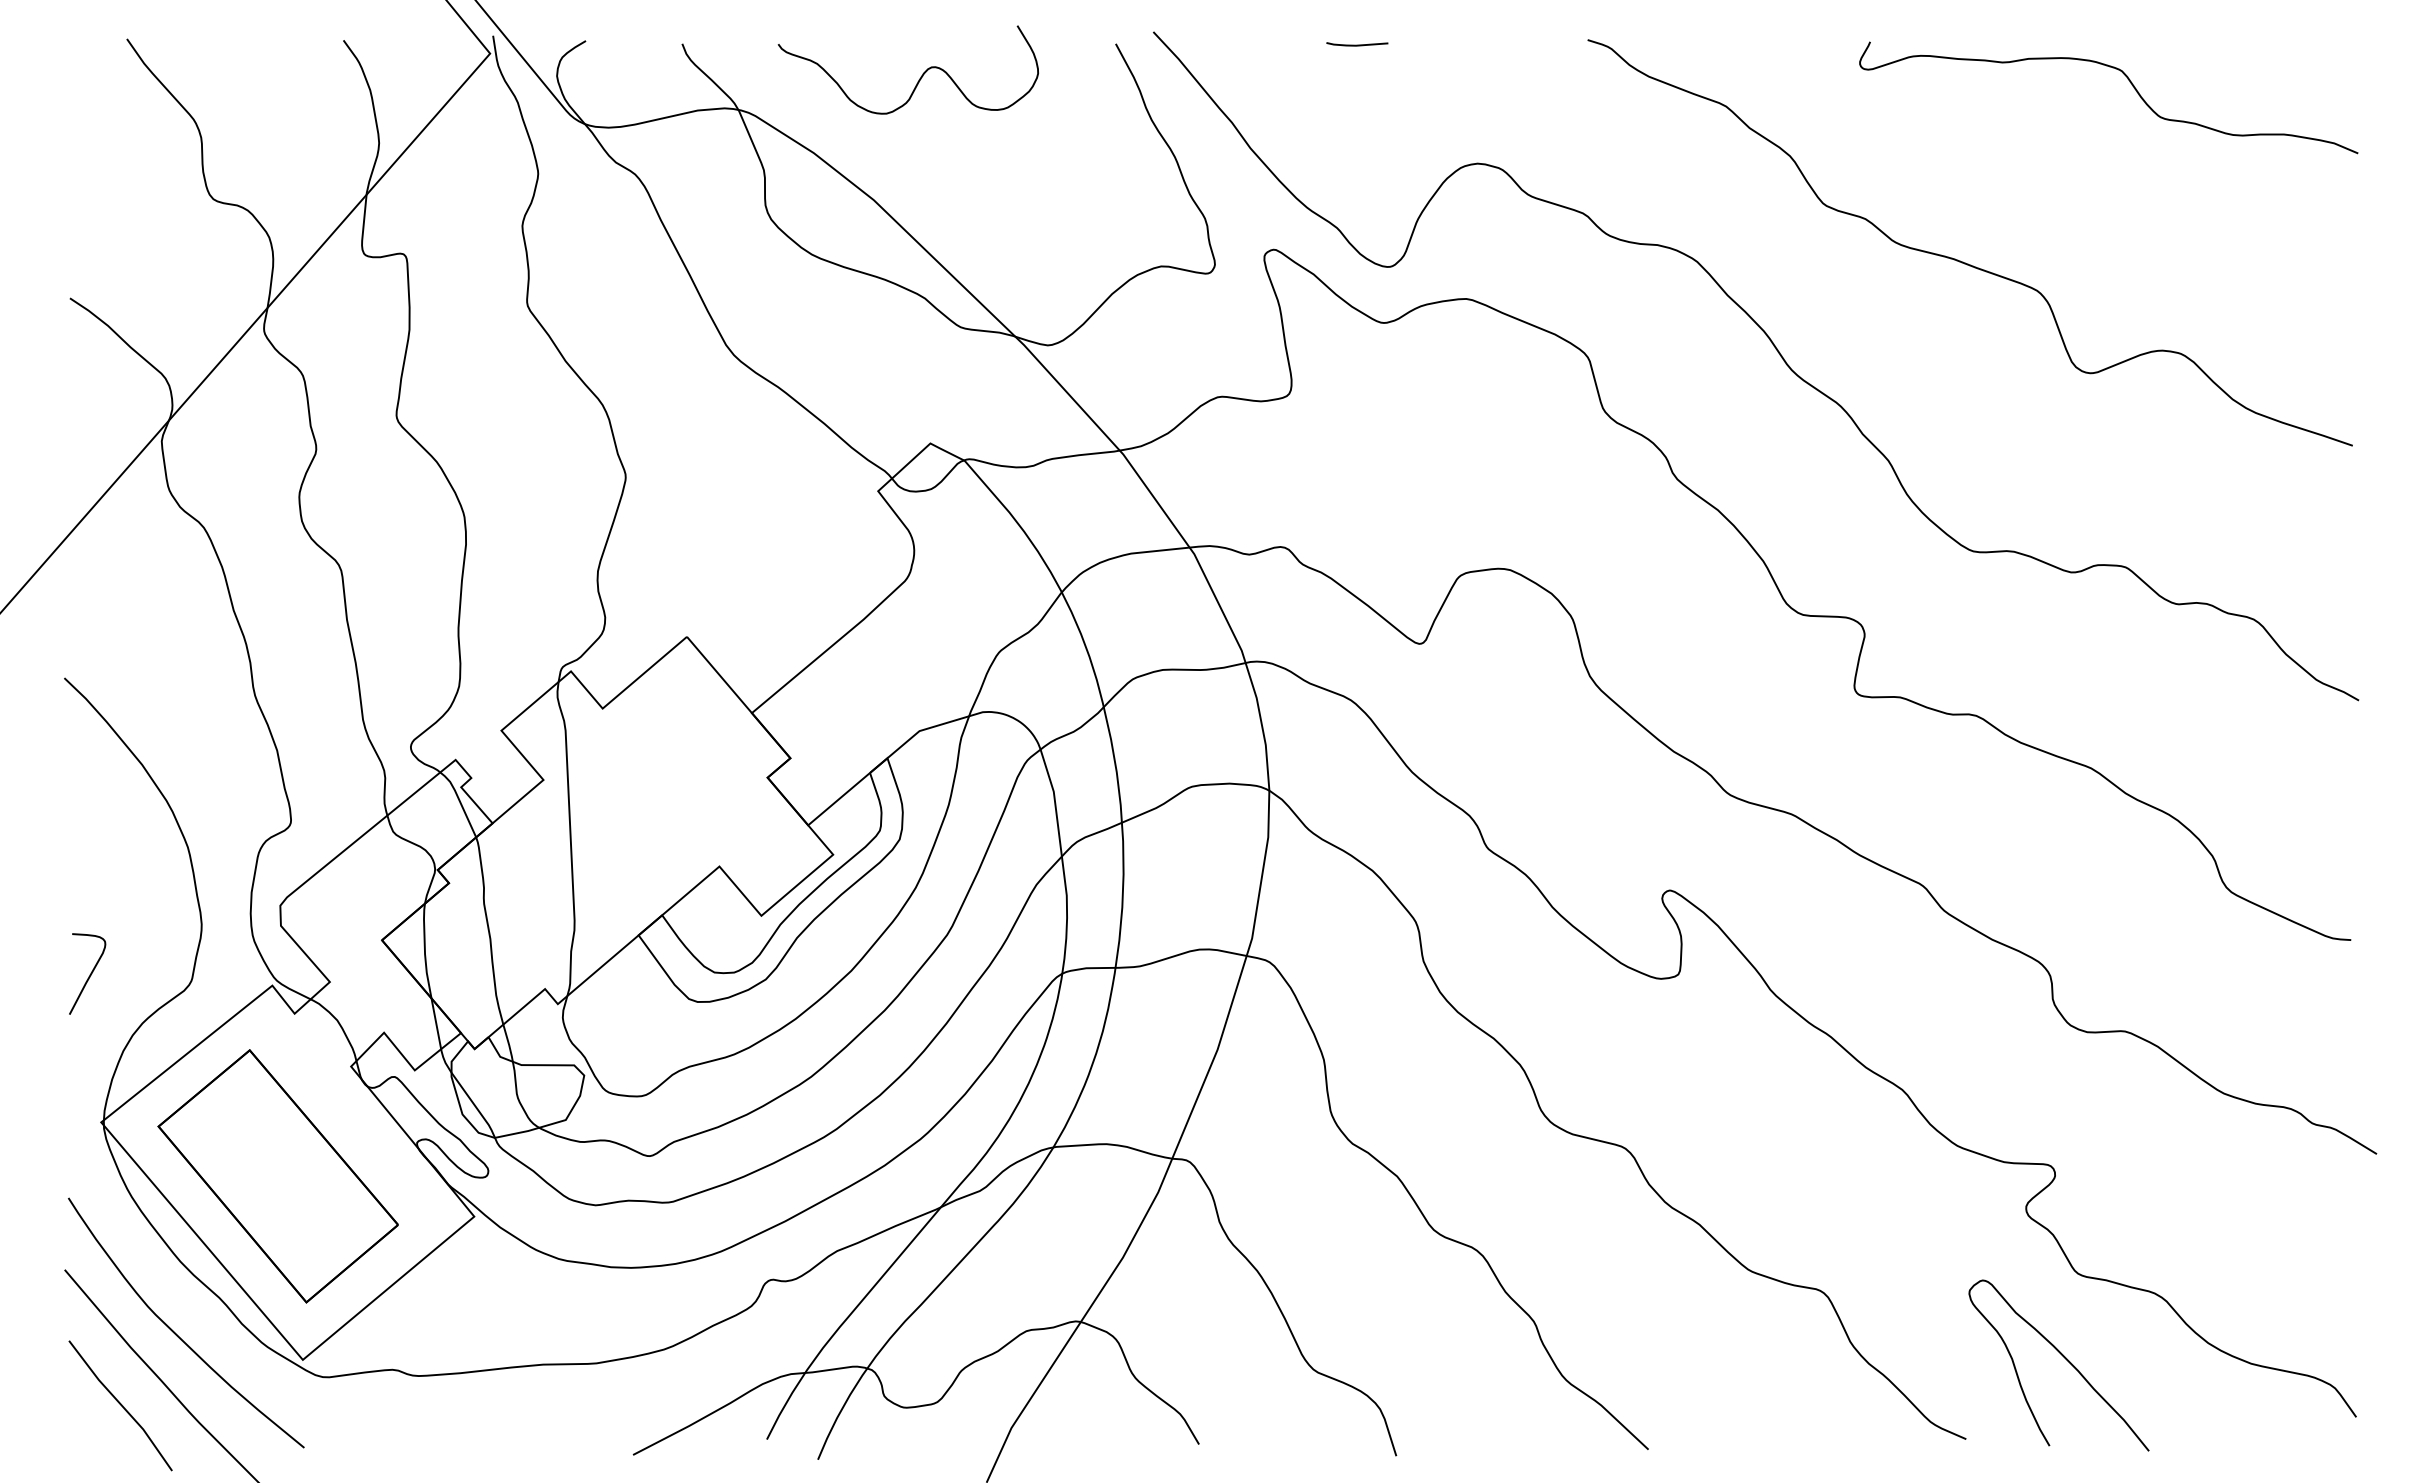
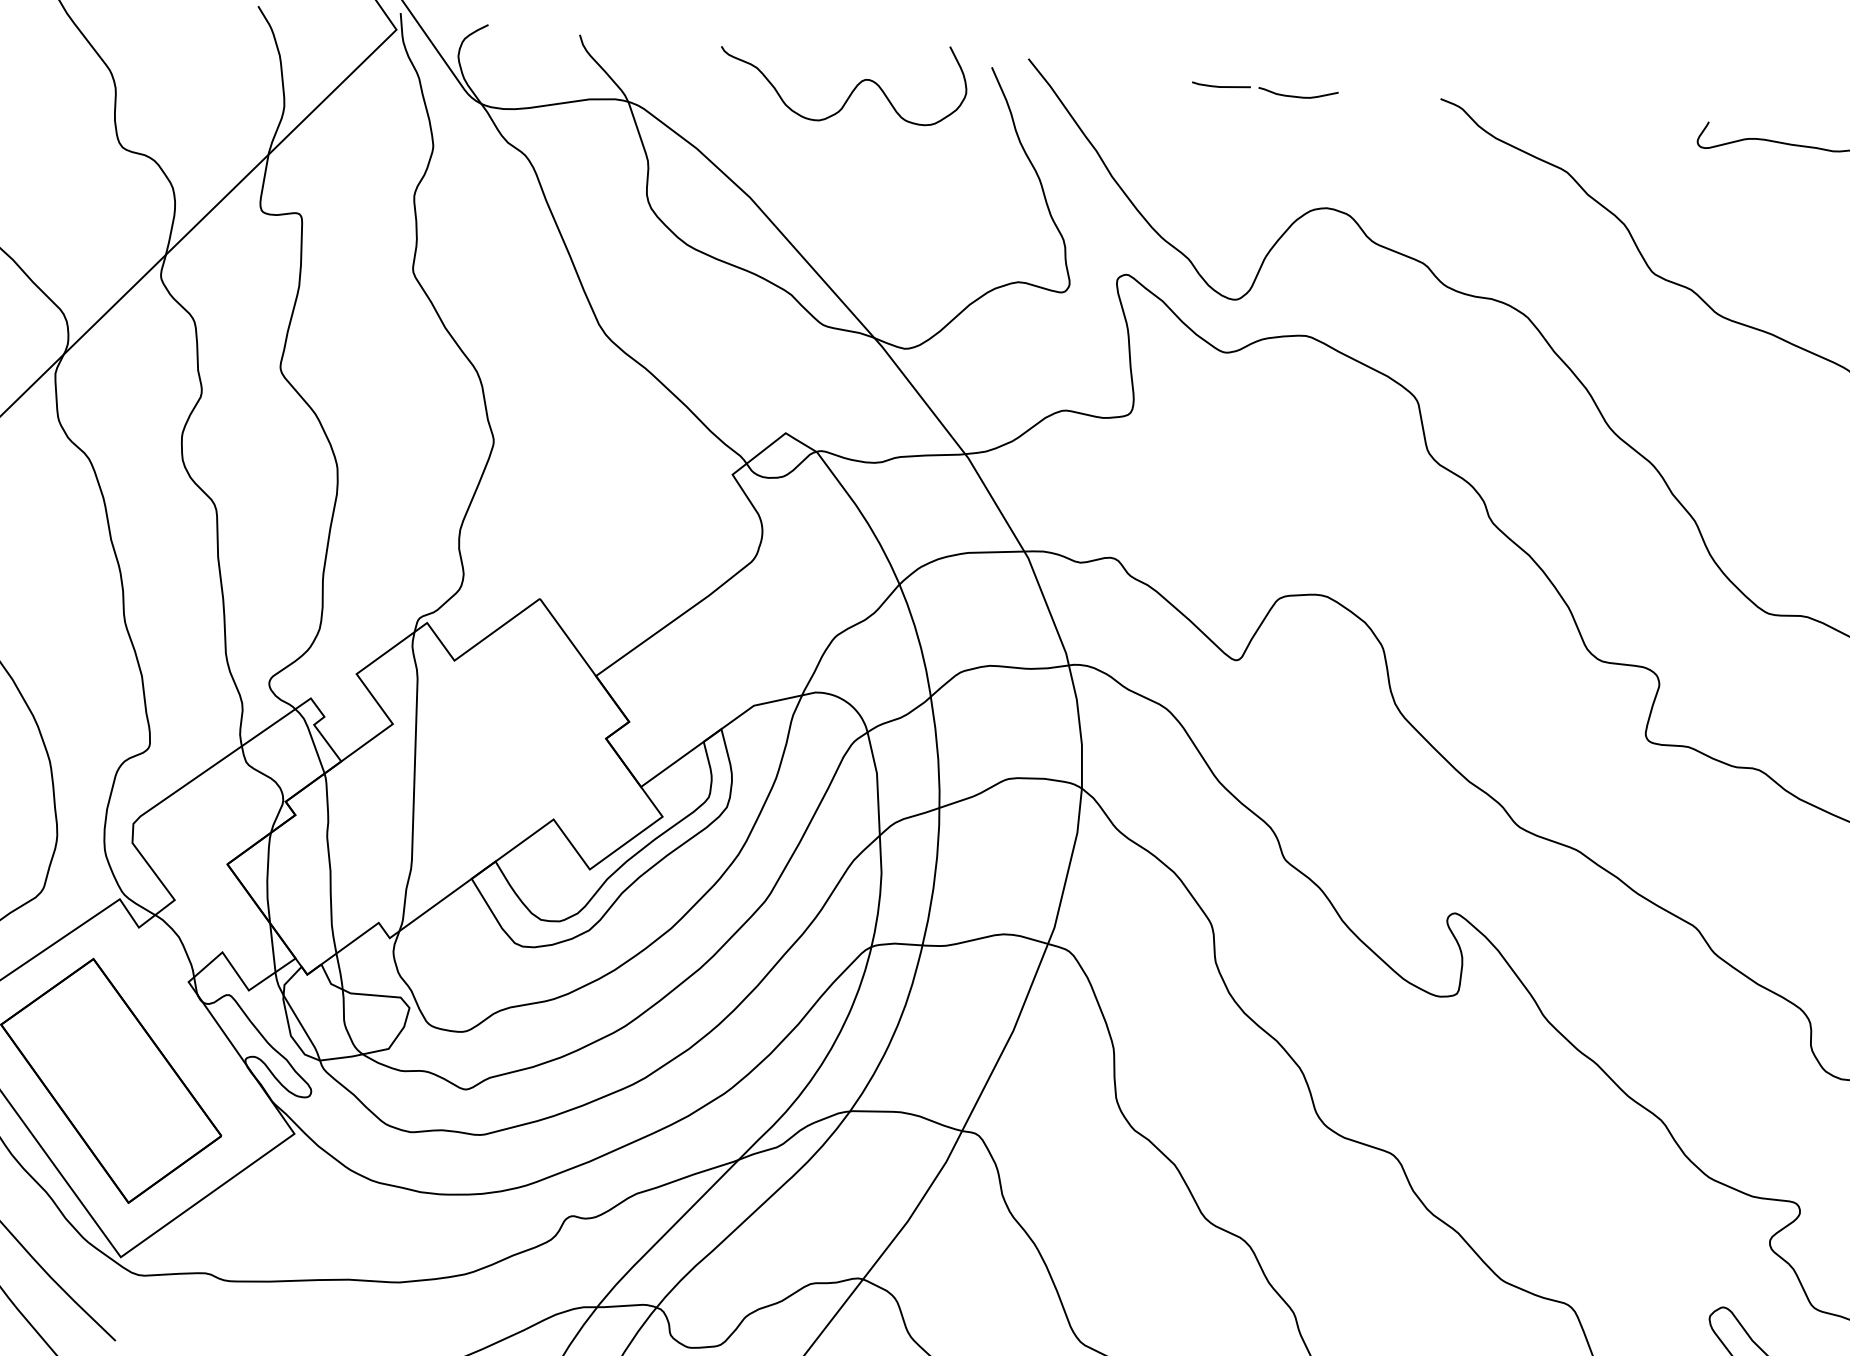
curve: (1437, 48) -> (1297, 95), added
curve: (920, 76) -> (854, 87), moved

